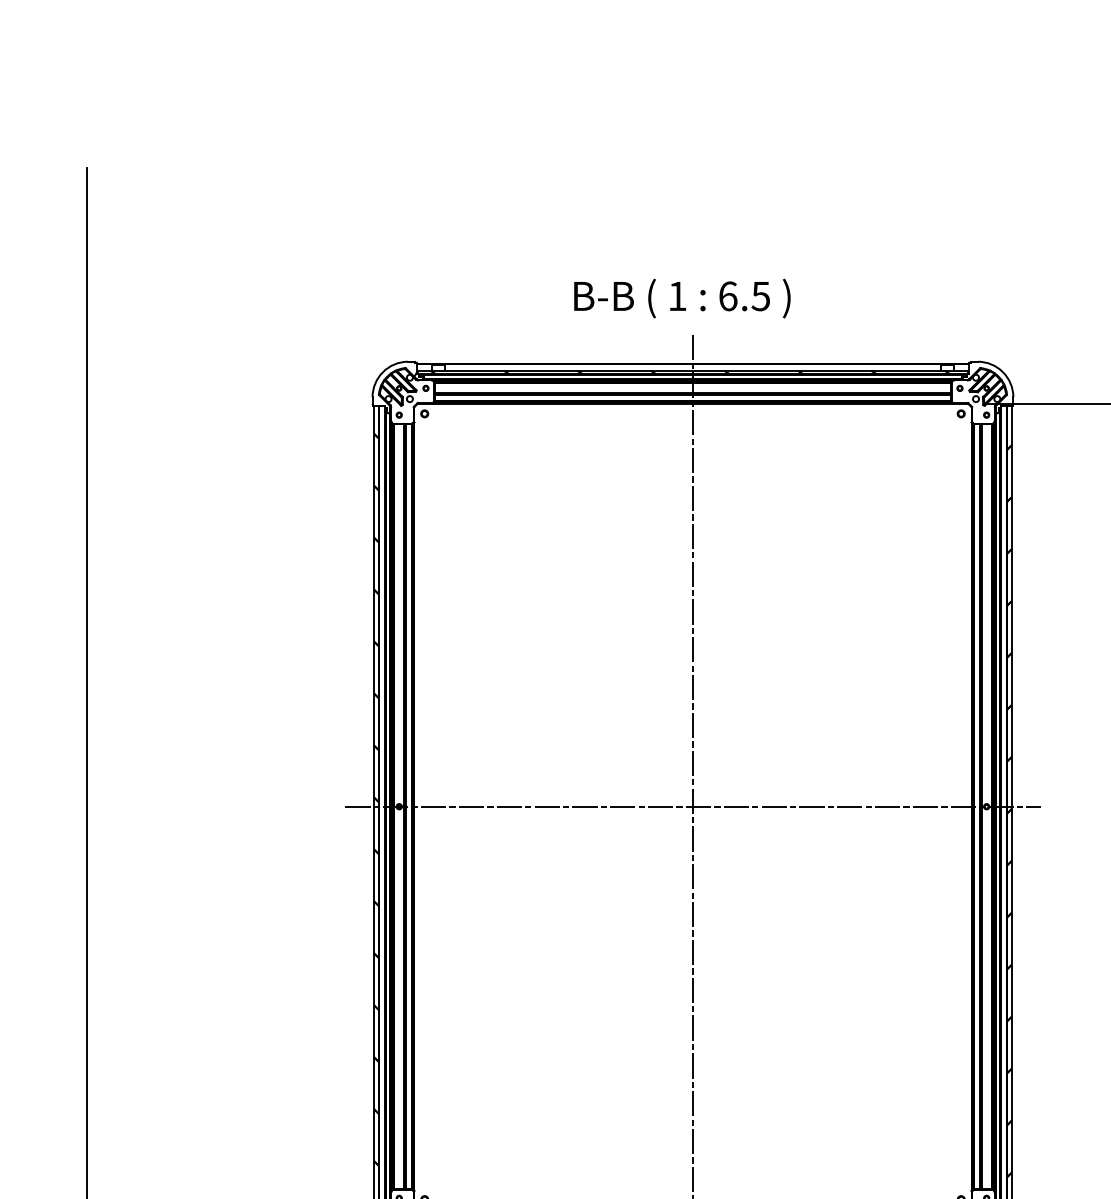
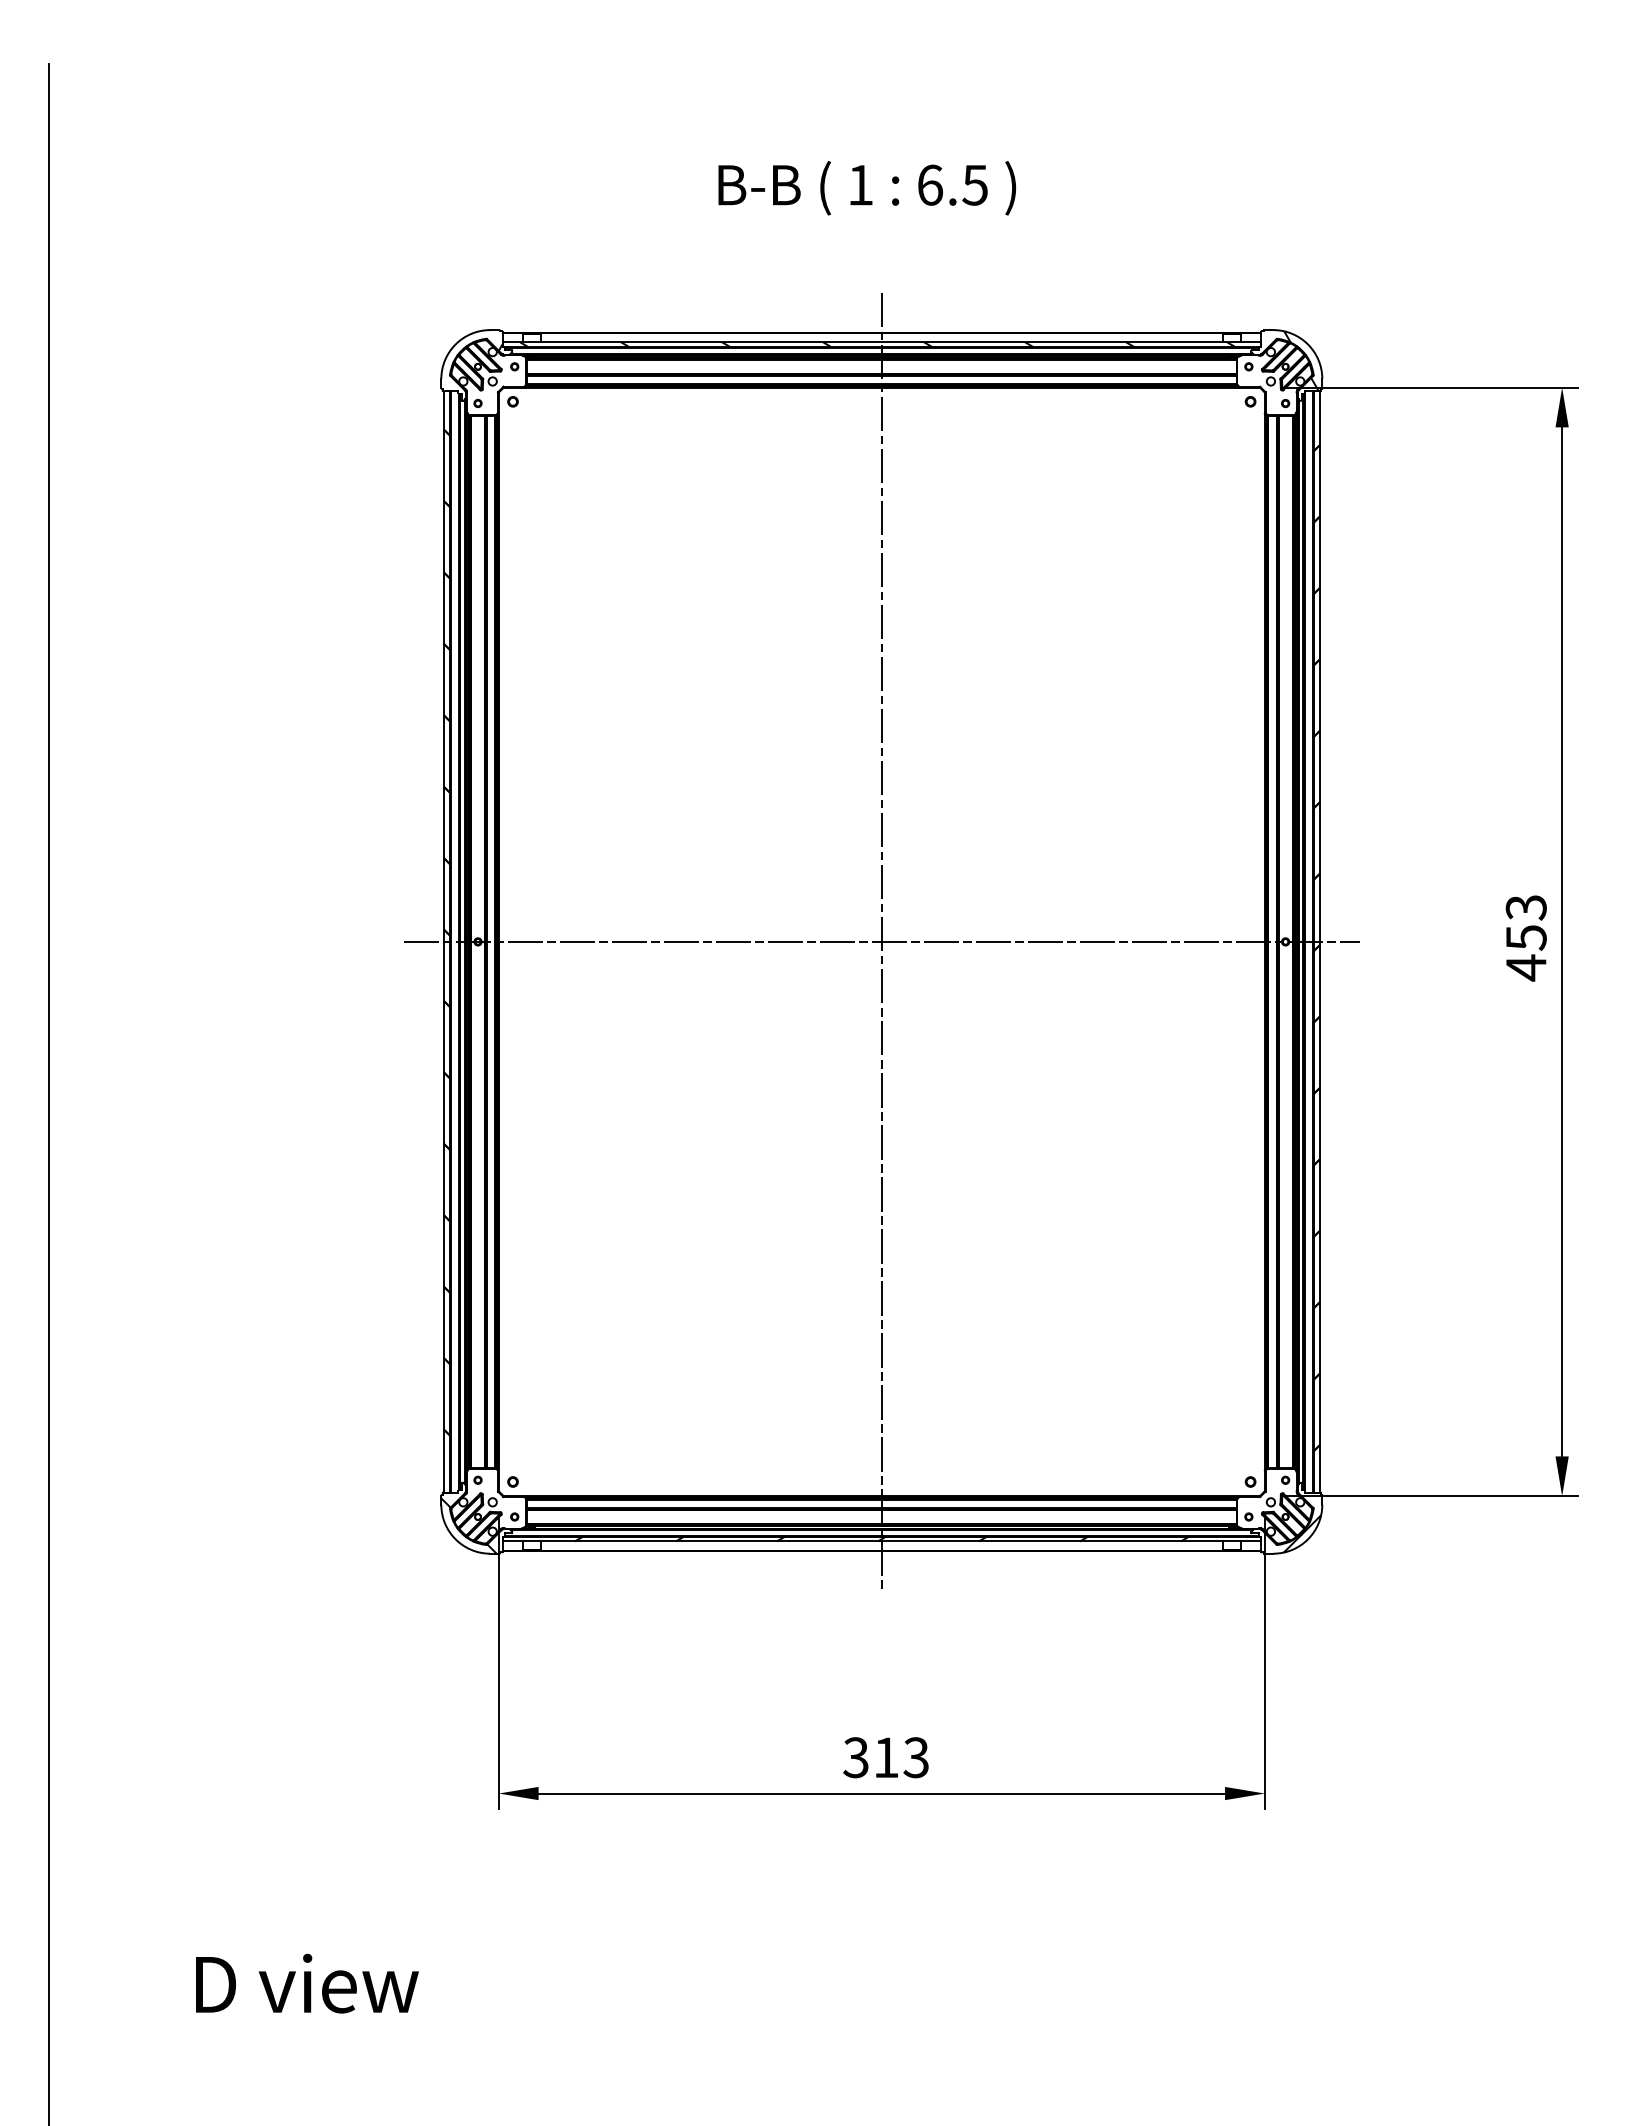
text: (682, 298) -> (867, 188), moved
hatch: (998, 384) -> (1301, 361), added

